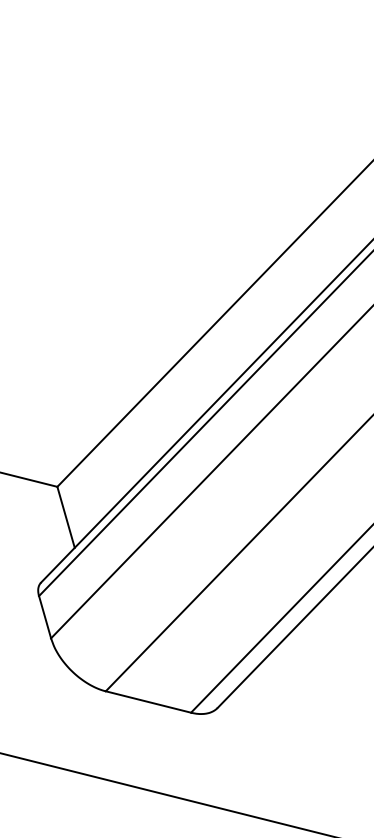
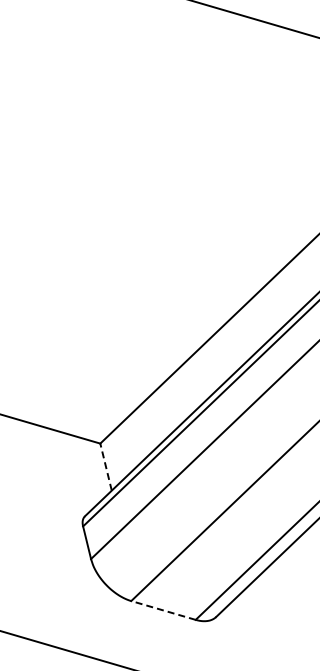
line: (65, 516) -> (105, 466), solid -> dashed
line: (148, 702) -> (163, 610), solid -> dashed

